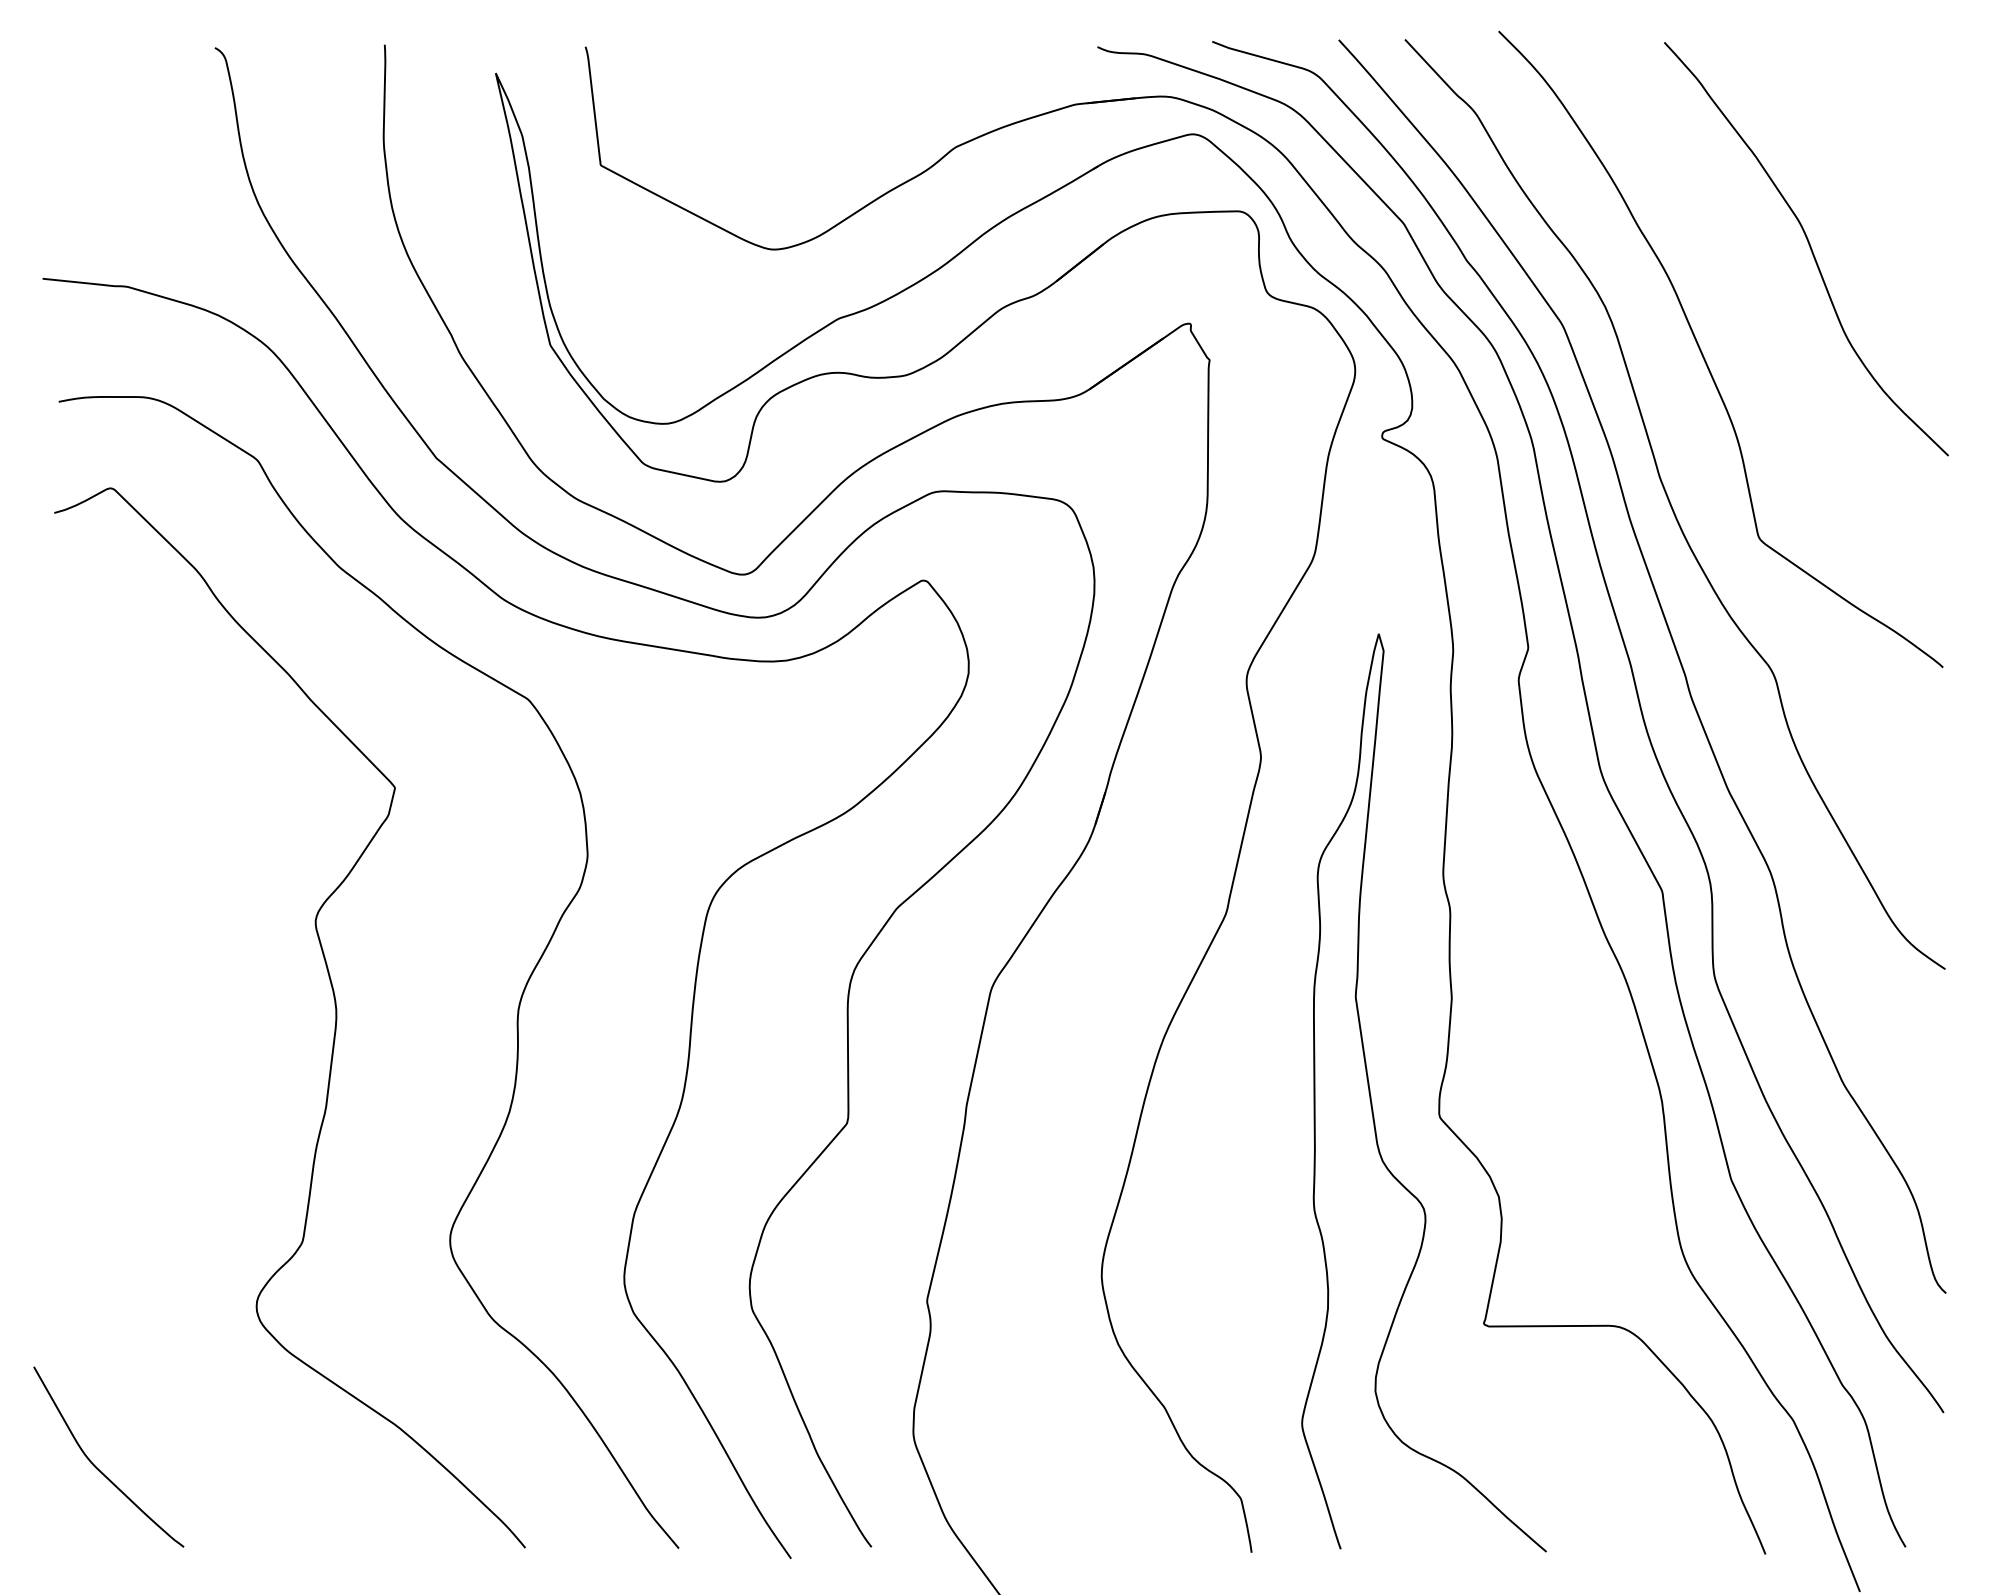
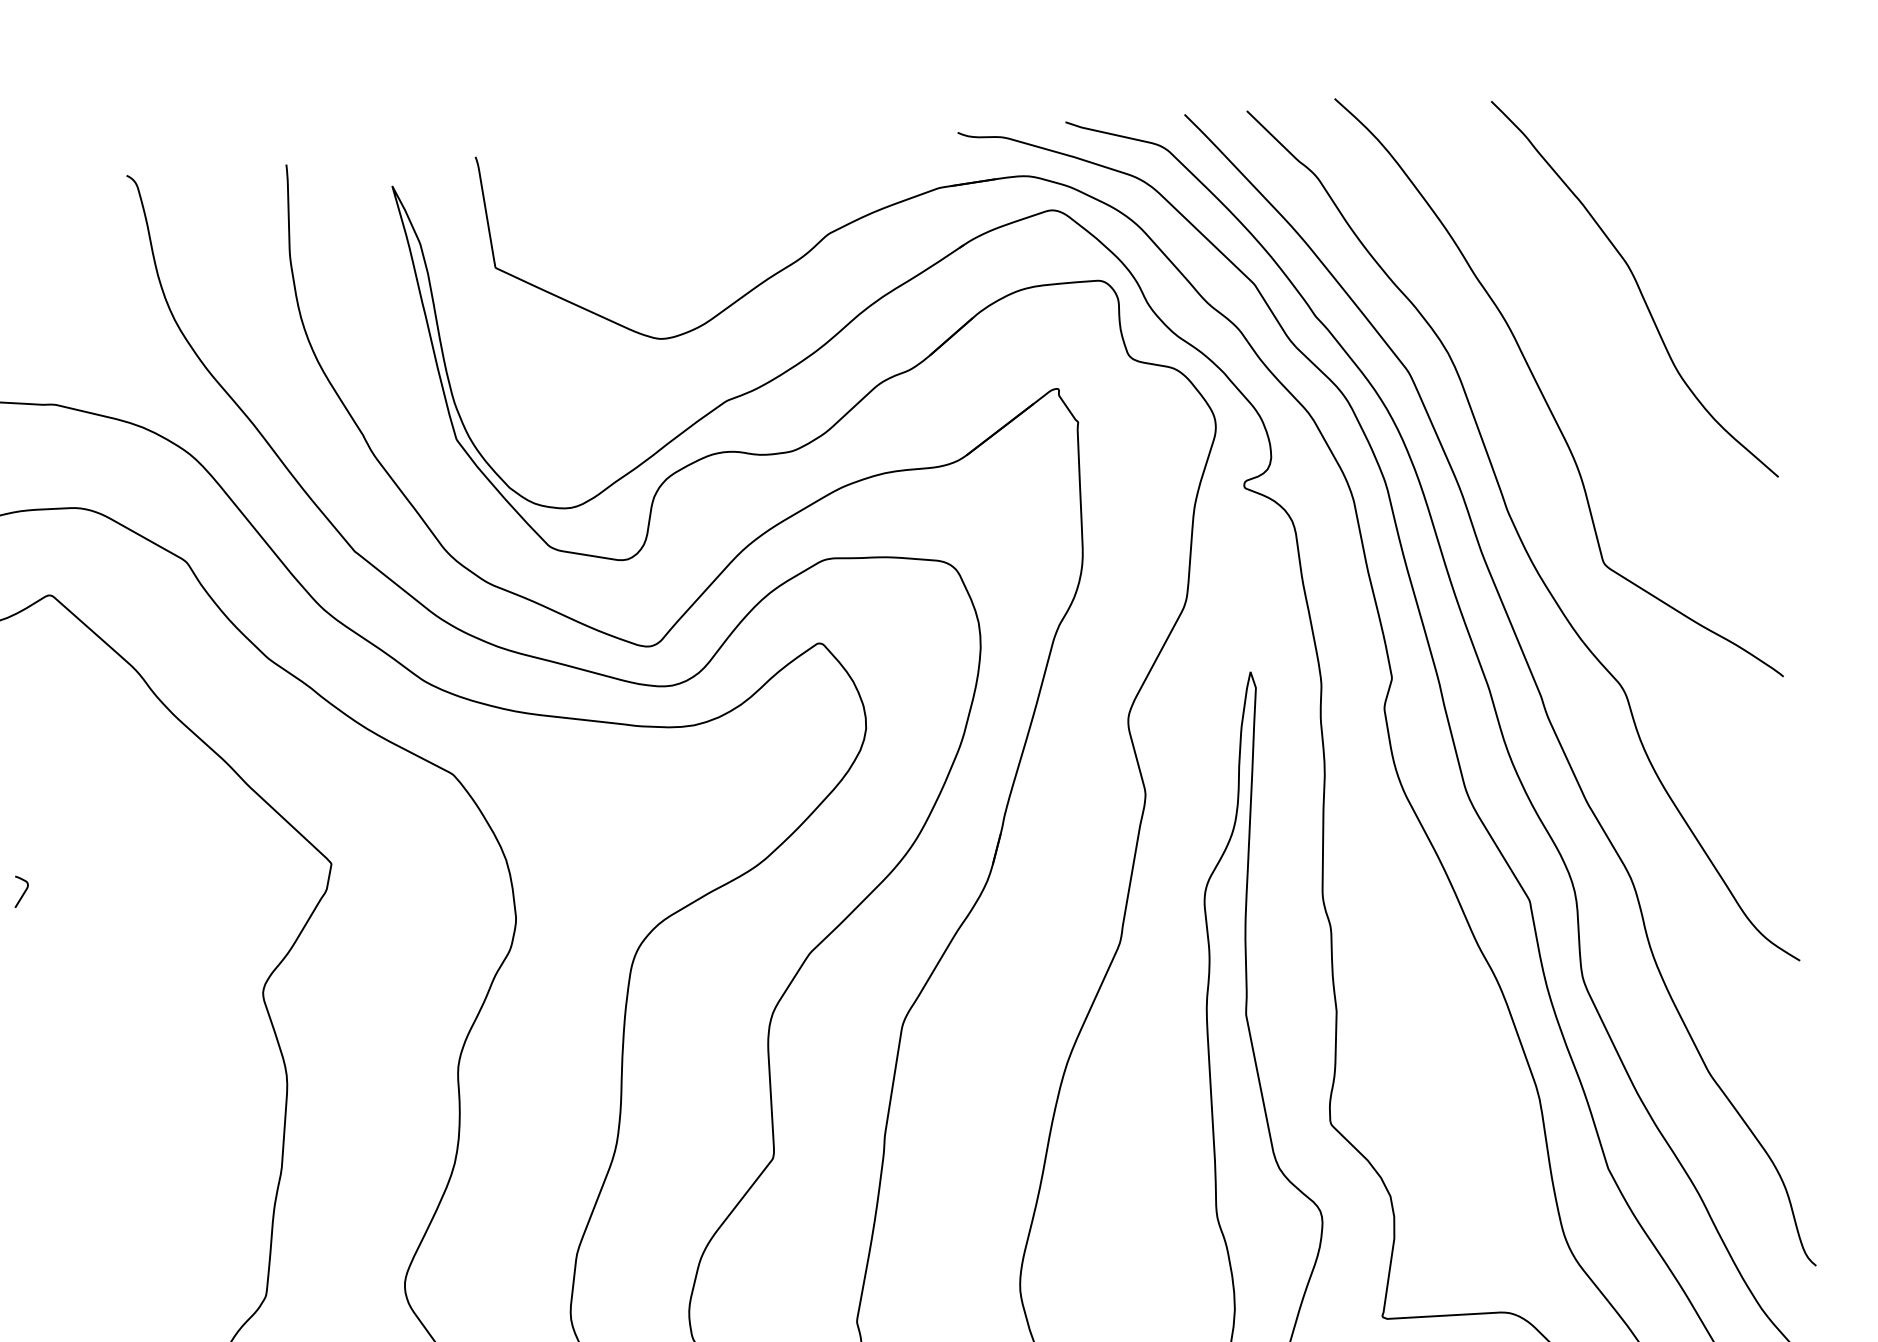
curve: (67, 801) -> (23, 892), added

